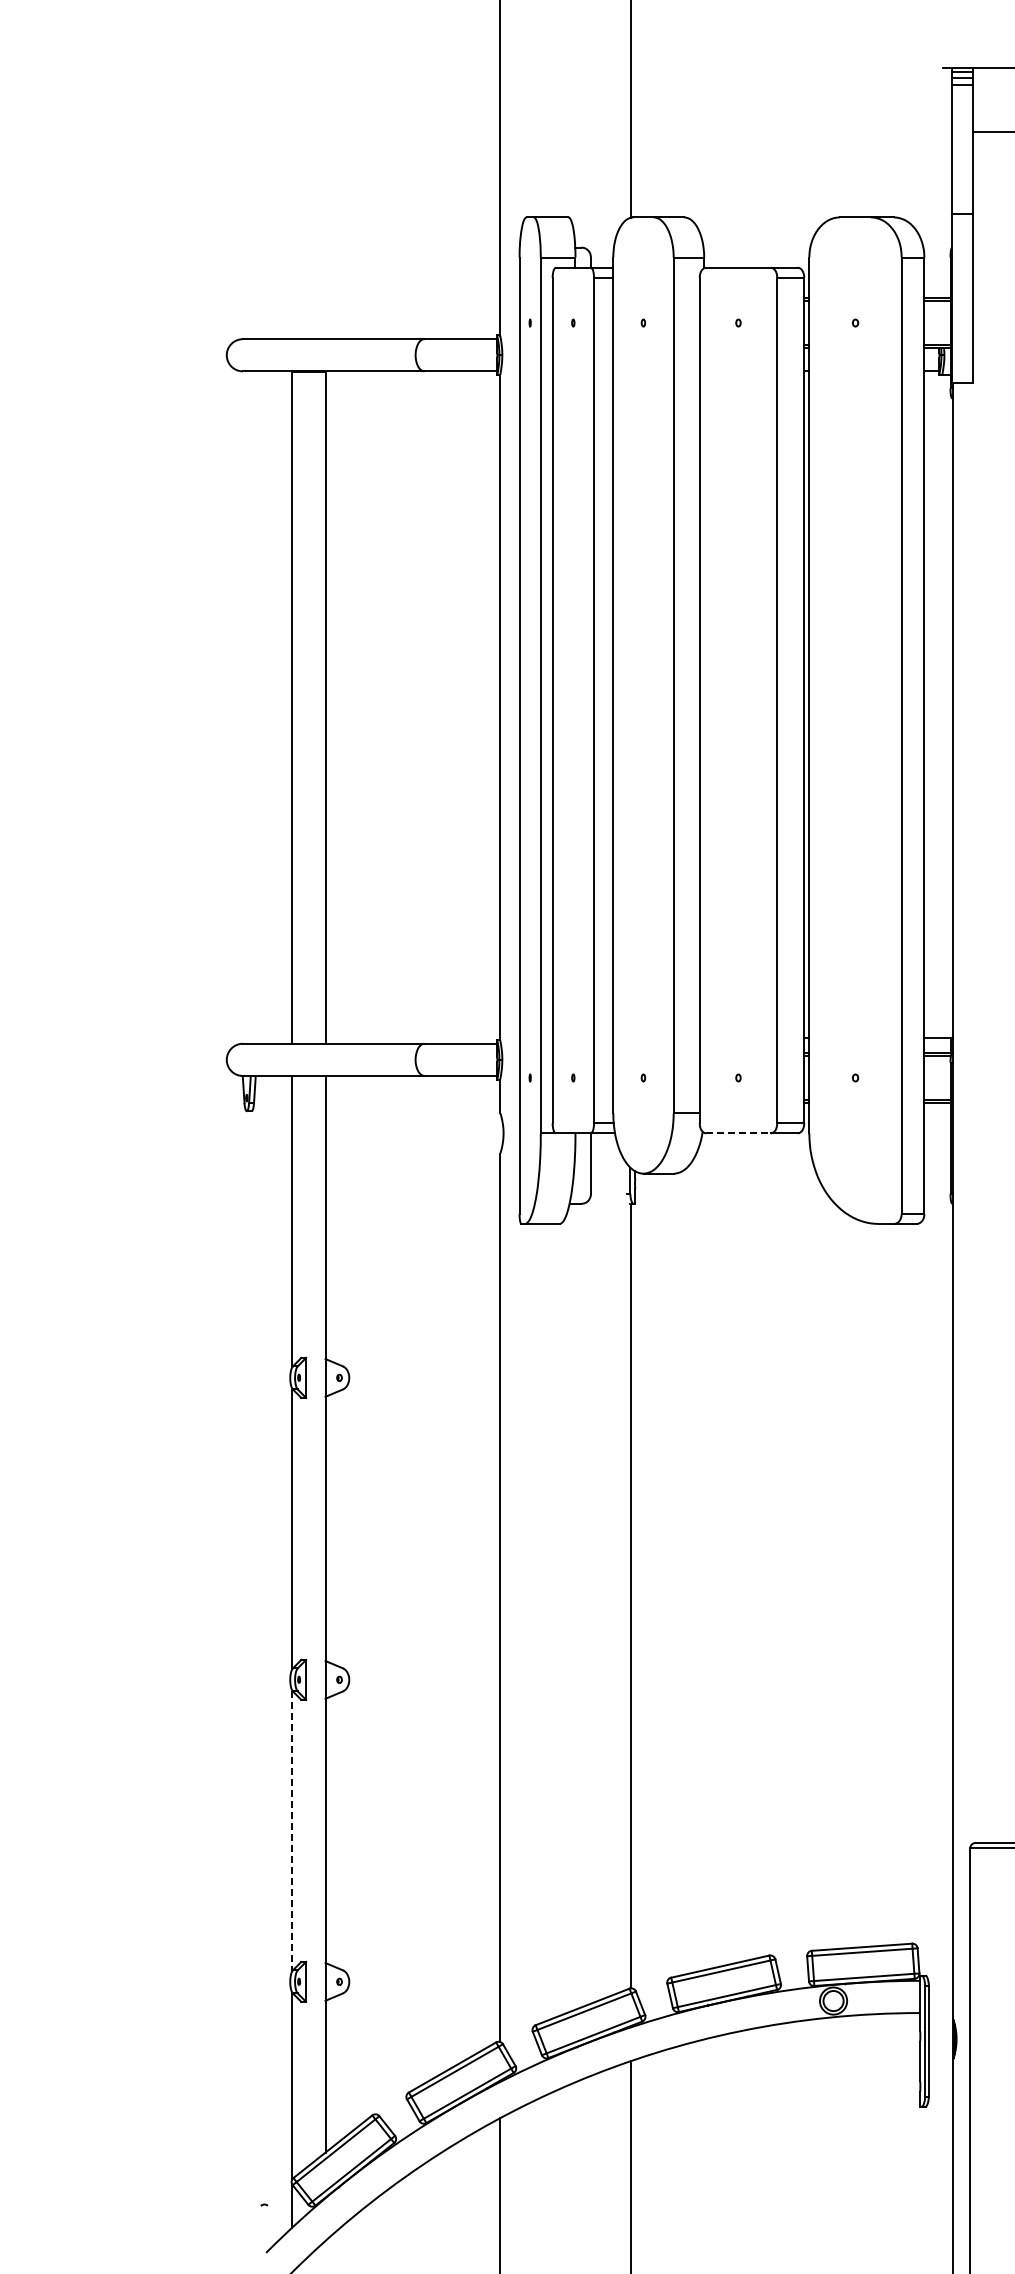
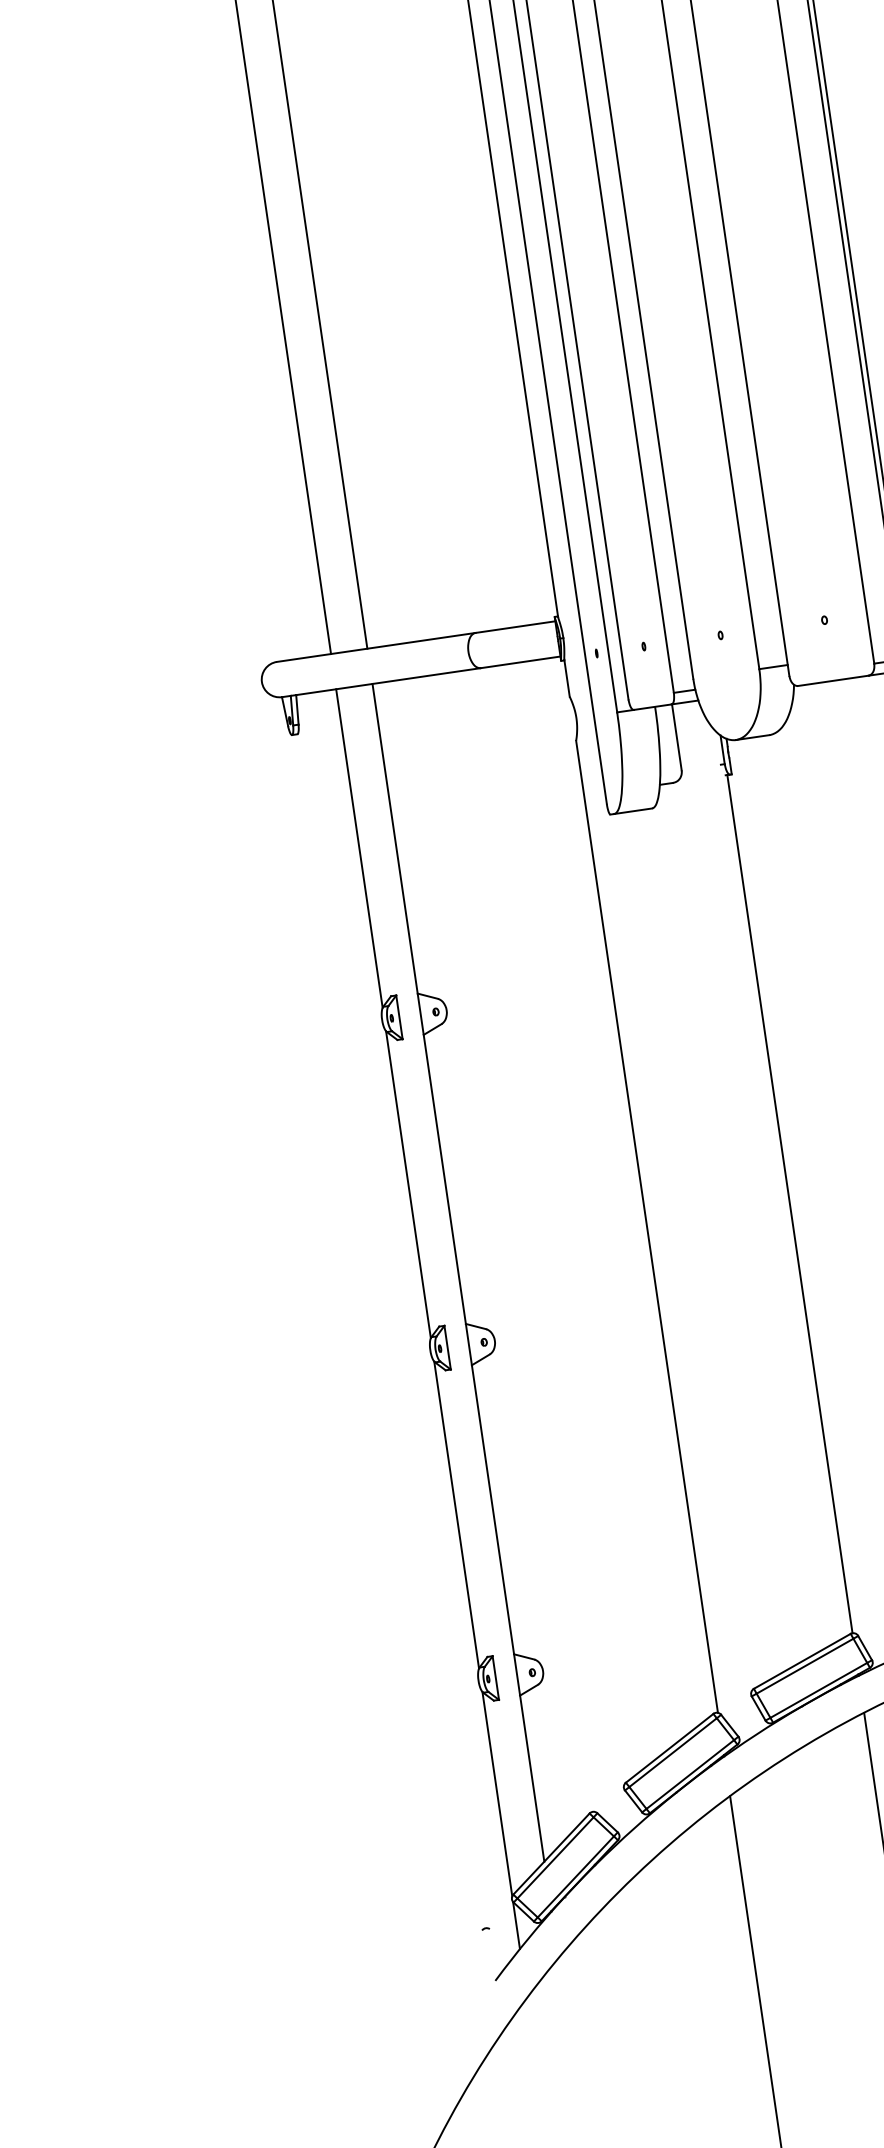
line: (738, 1133) -> (833, 680), dashed -> solid
line: (292, 1831) -> (456, 1515), dashed -> solid

